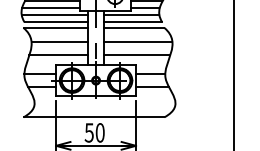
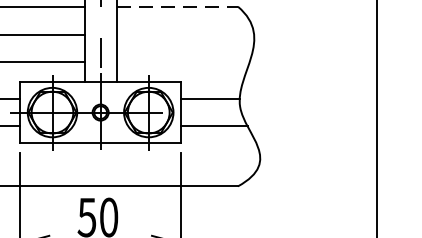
line: (134, 27) -> (177, 5), solid -> dashed
line: (138, 41) -> (185, 33), removed
line: (137, 55) -> (183, 62), removed

